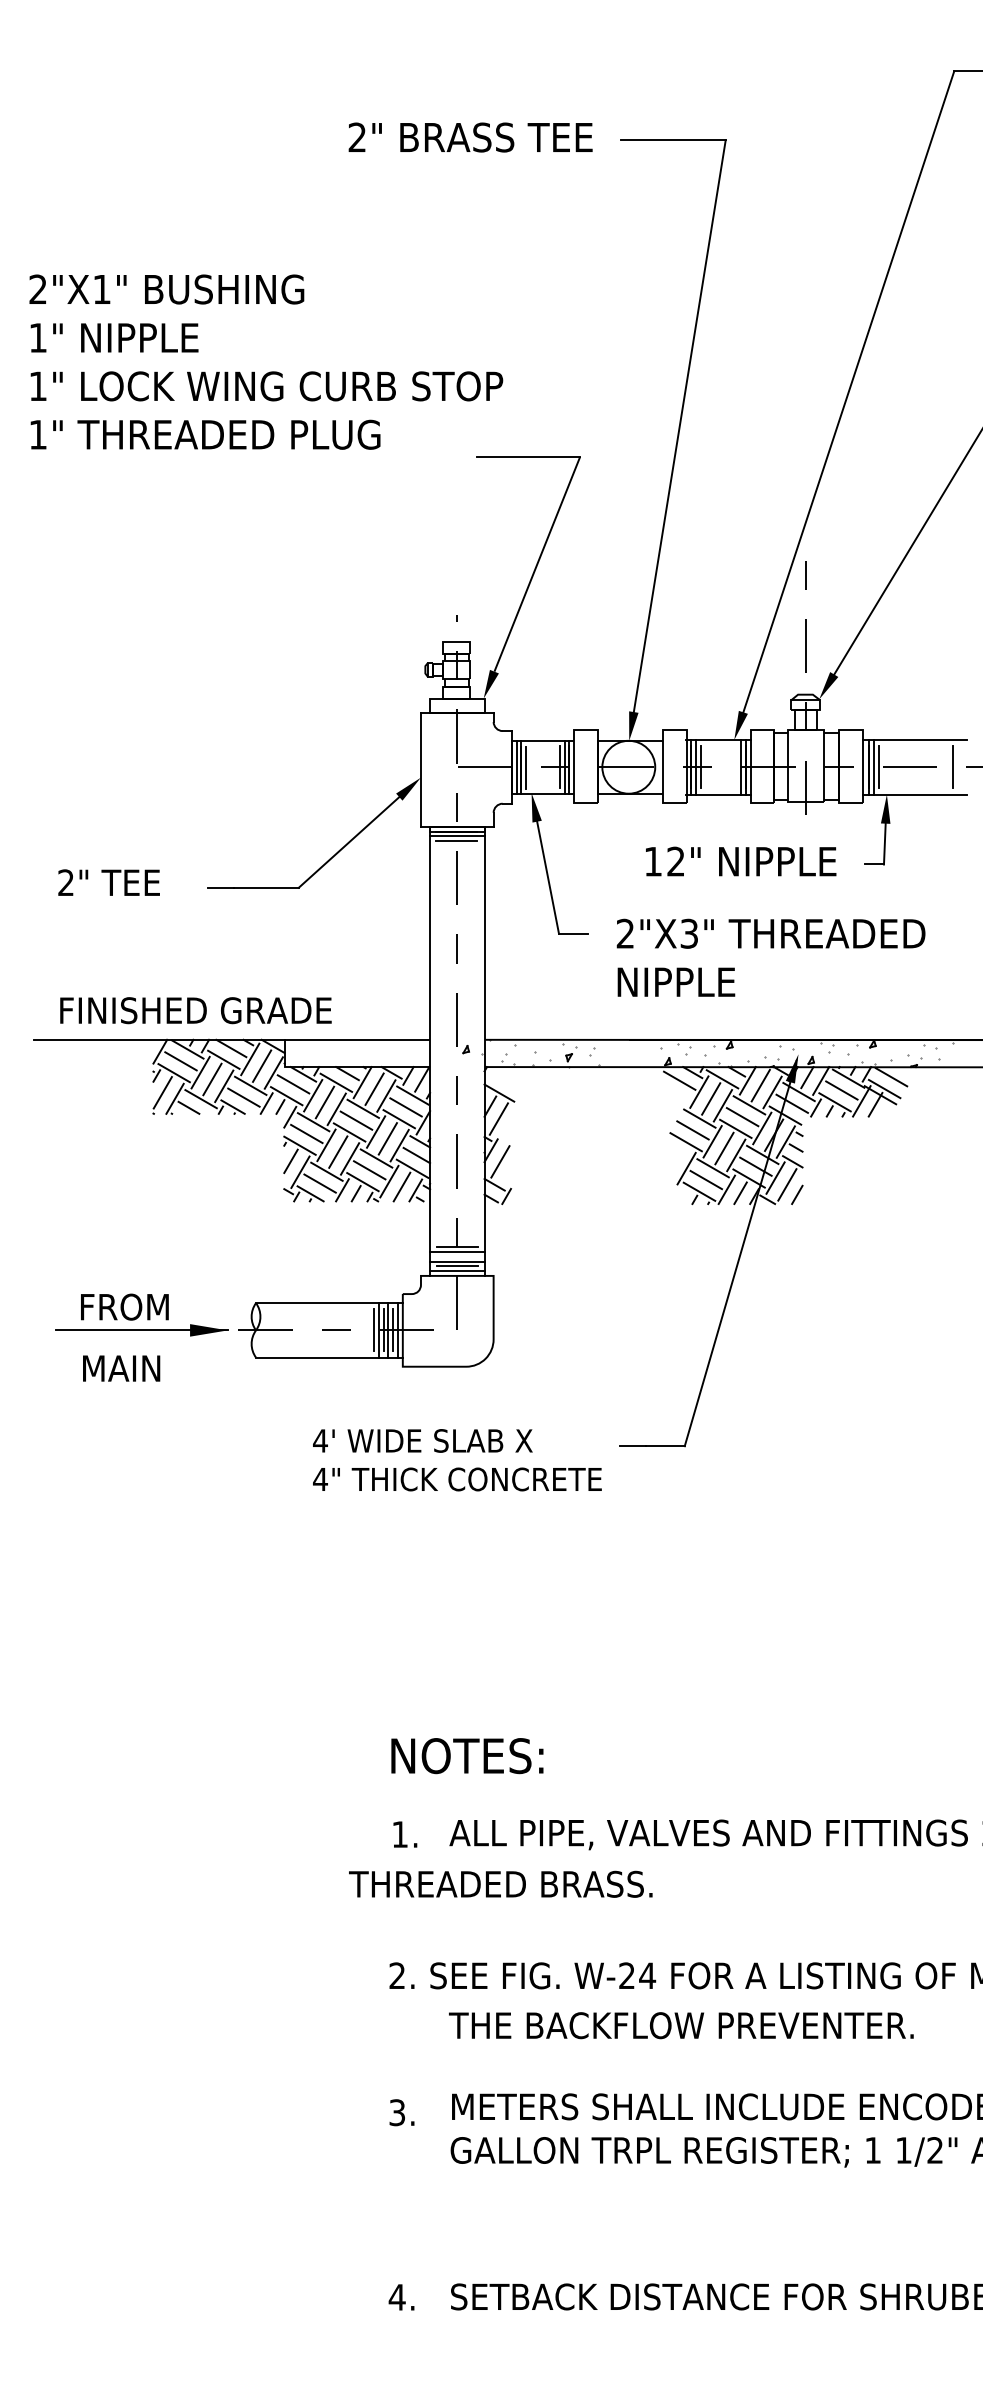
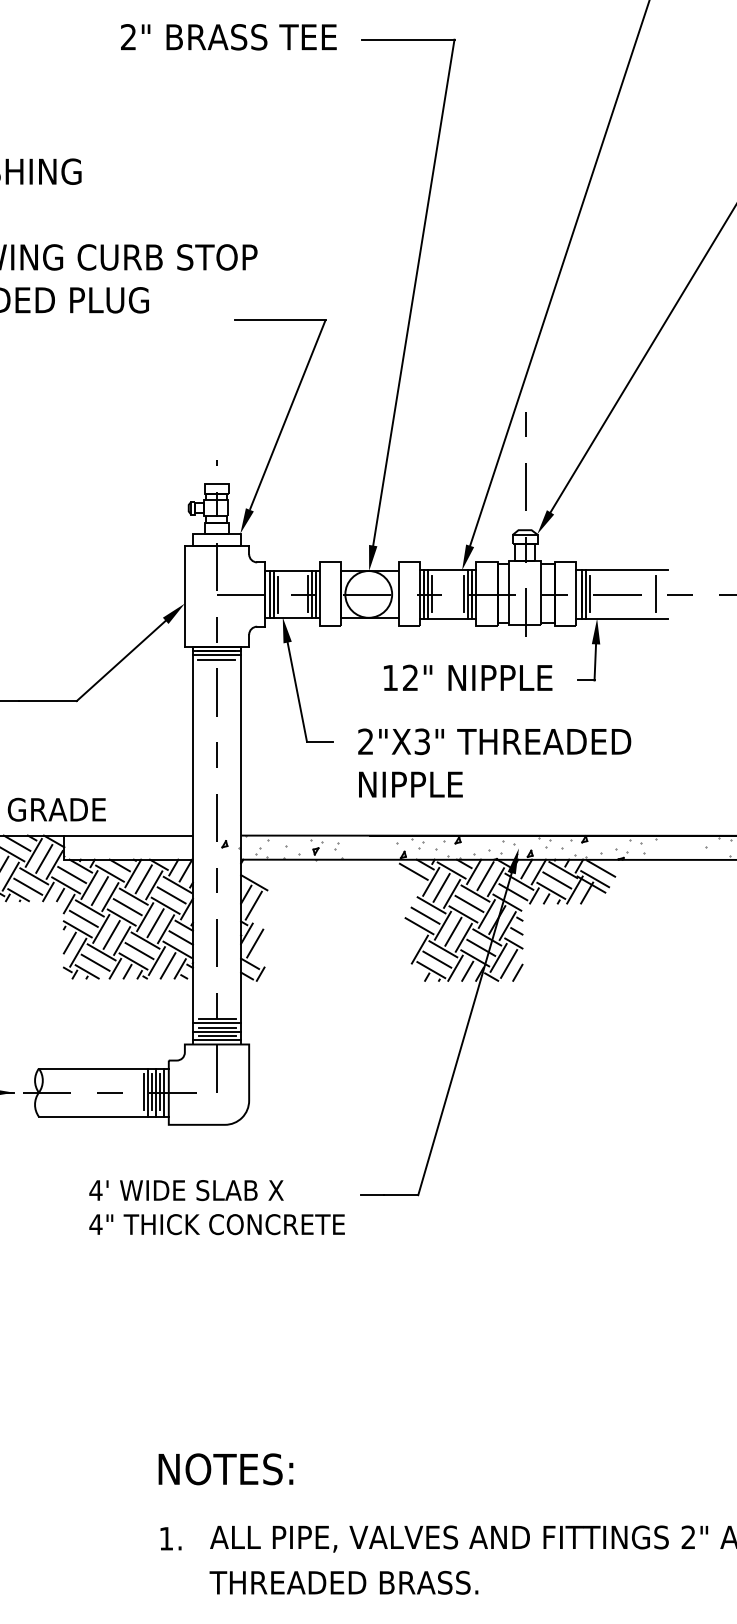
line: (736, 766) -> (464, 593), added
line: (457, 1256) -> (217, 1027), added
text: (500, 1883) -> (343, 1582), moved

